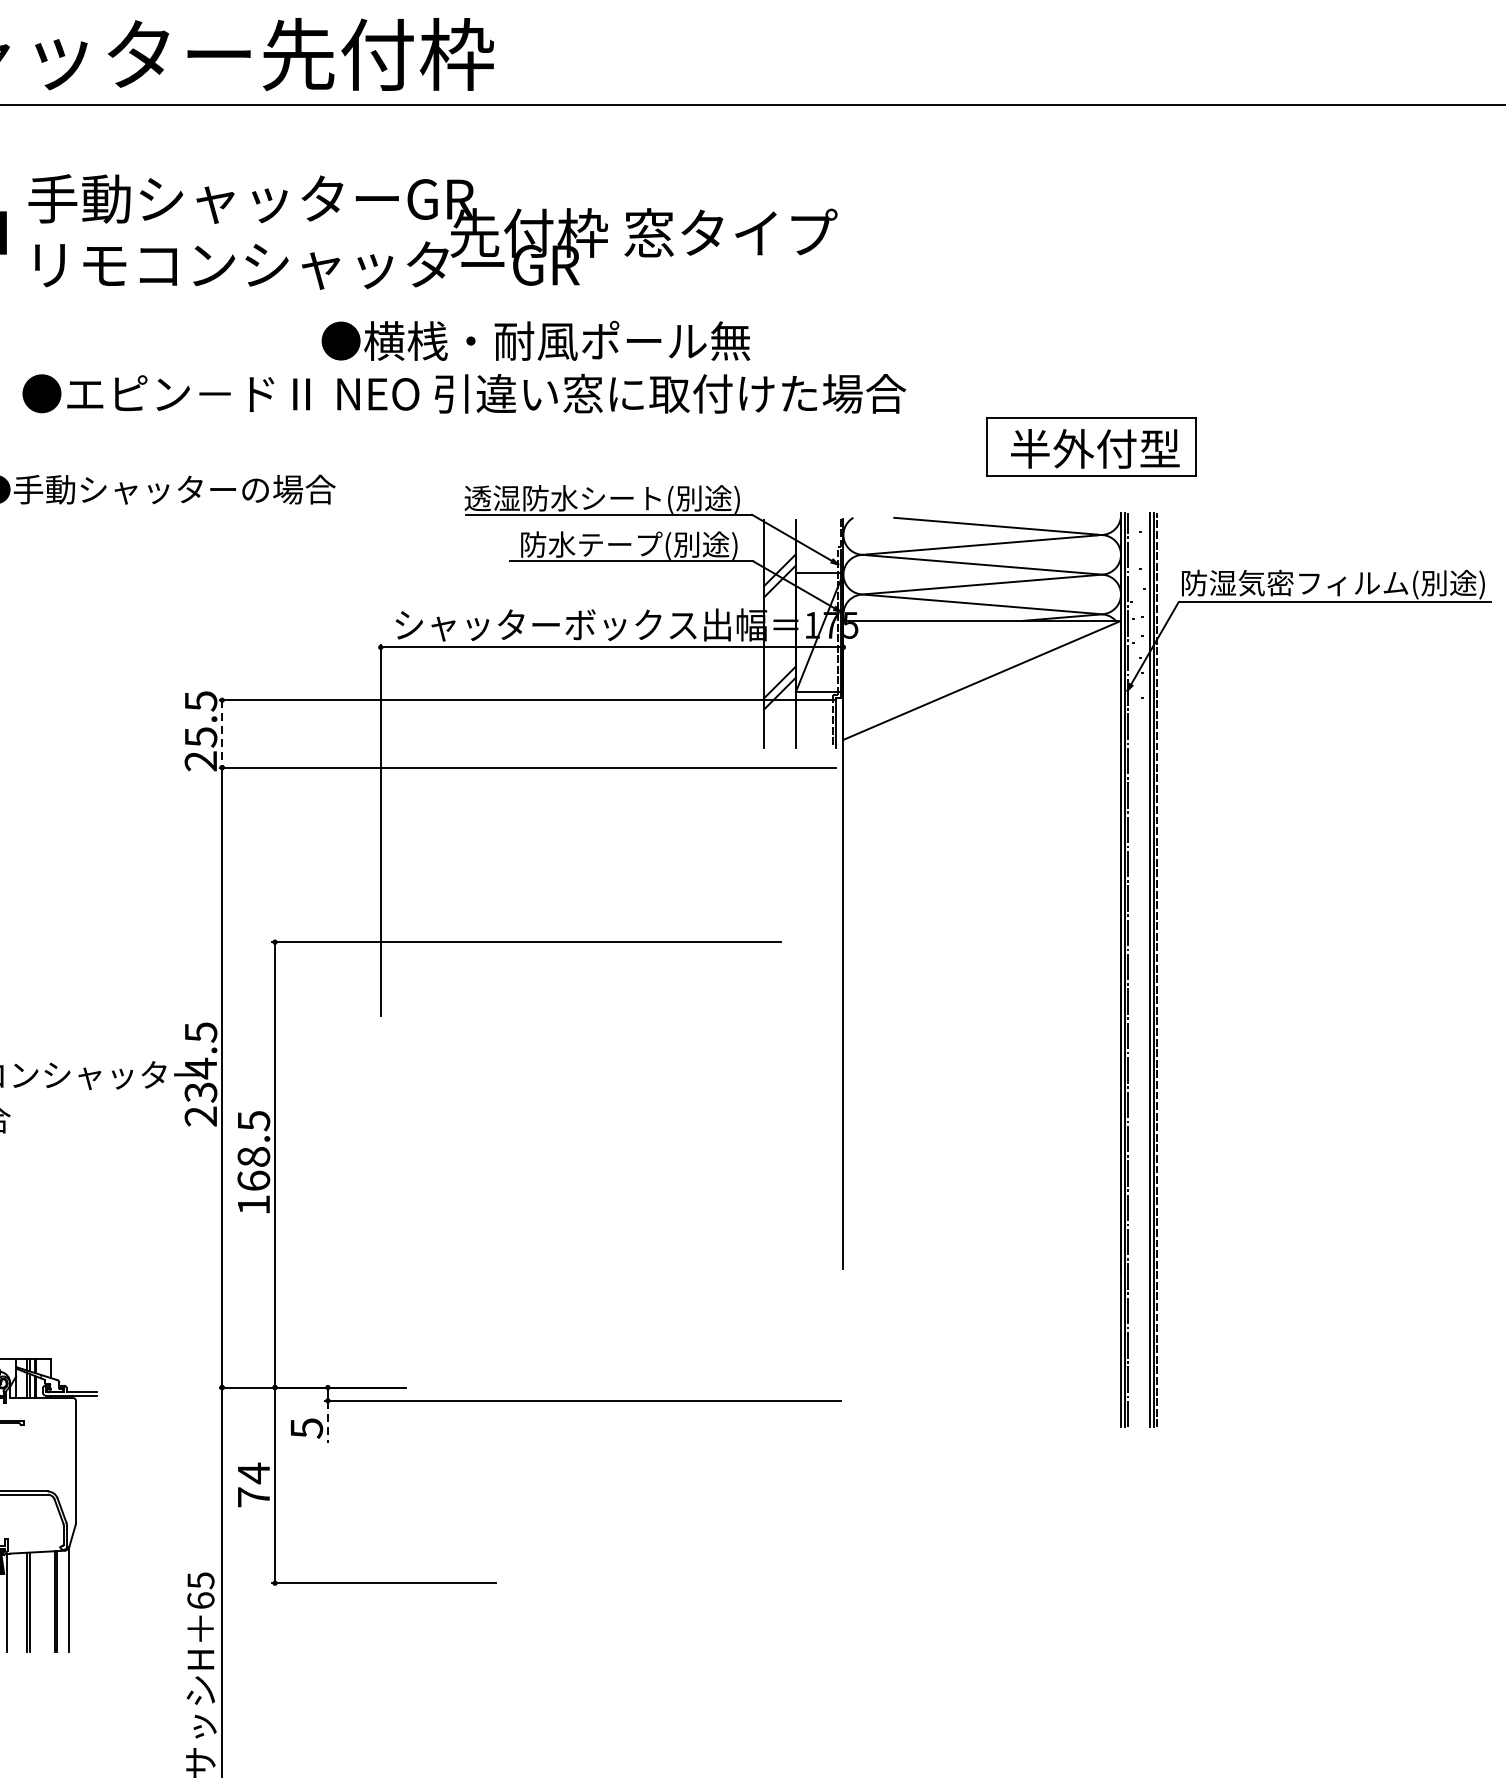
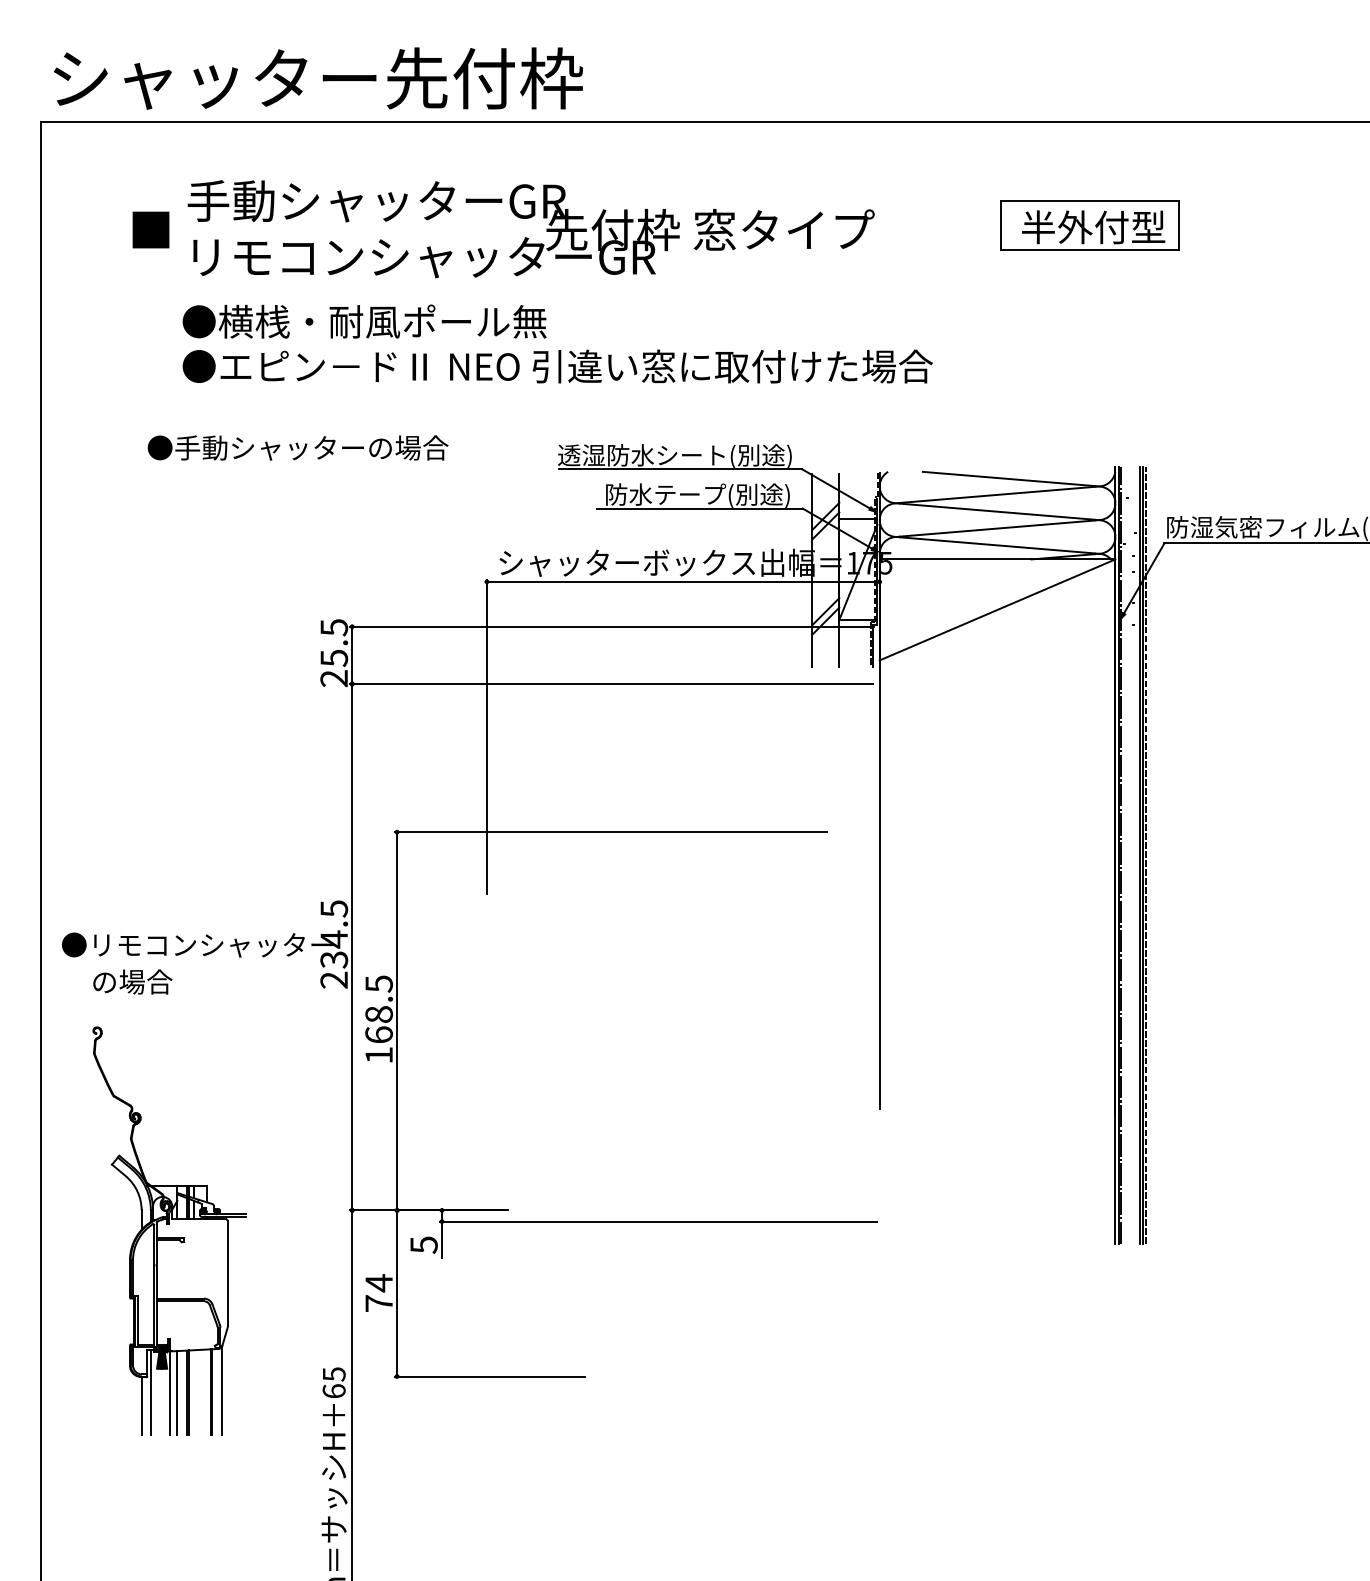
text: (535, 340) -> (364, 321), moved
part: (1090, 446) -> (1089, 225), moved
line: (222, 734) -> (352, 655), dashed -> solid
line: (328, 1423) -> (442, 1240), dashed -> solid
line: (16, 1603) -> (177, 1393), added

